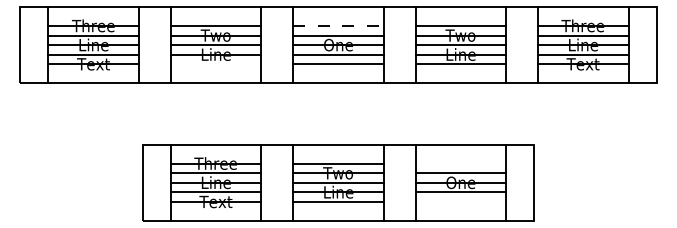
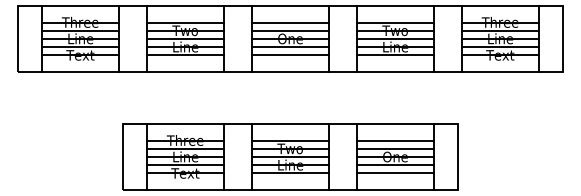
line: (338, 26) -> (290, 22), dashed -> solid
line: (215, 64) -> (185, 55), added
line: (460, 163) -> (395, 140), added
line: (460, 201) -> (395, 173), added

